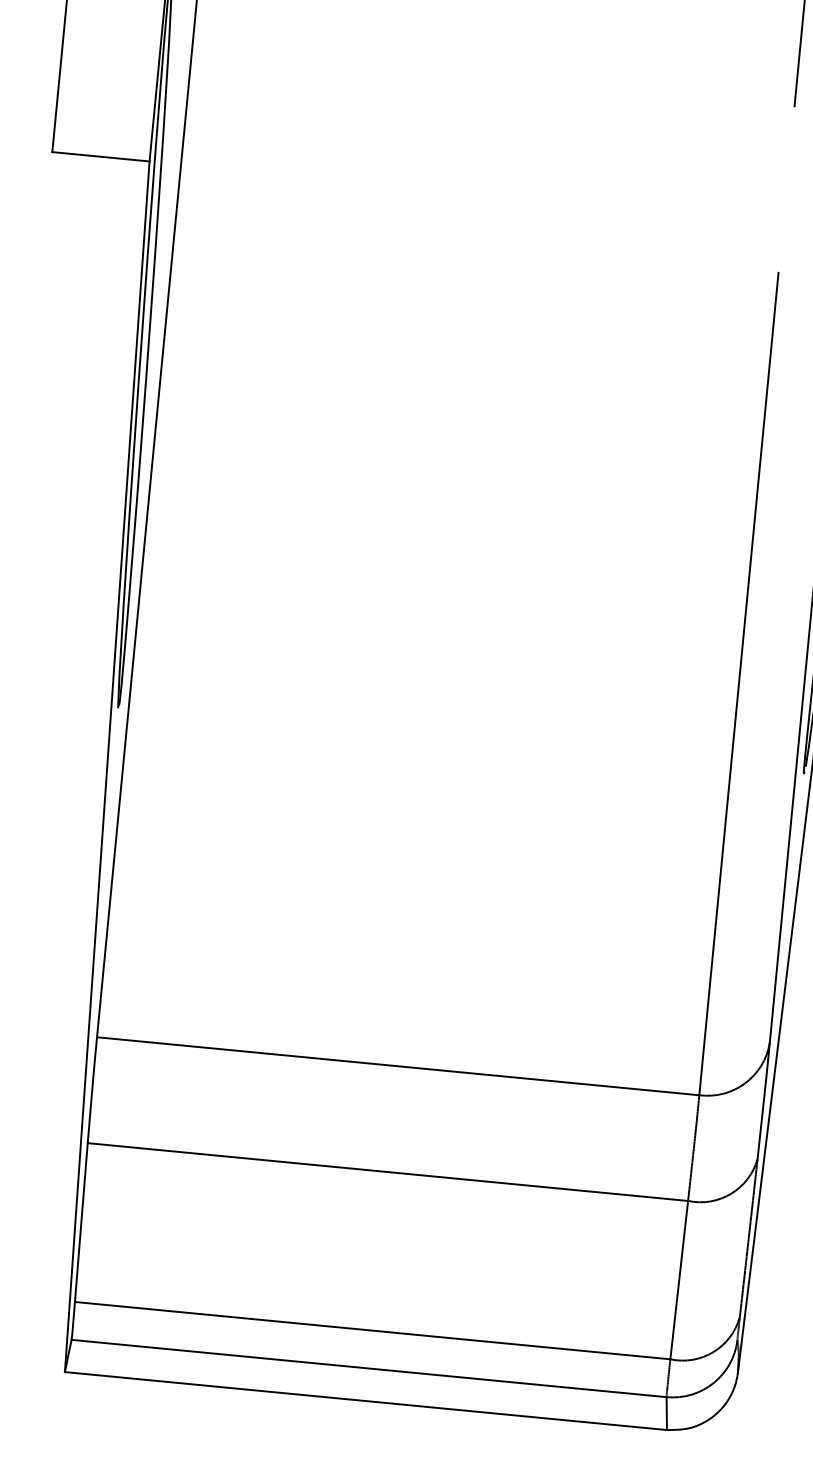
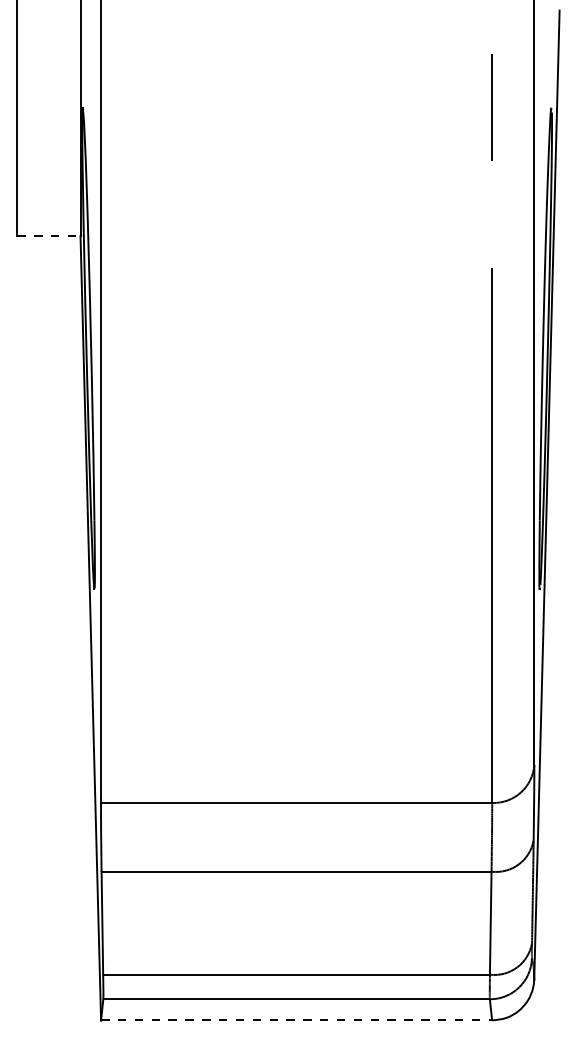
line: (100, 157) -> (48, 236), solid -> dashed
line: (365, 1401) -> (296, 1020), solid -> dashed

